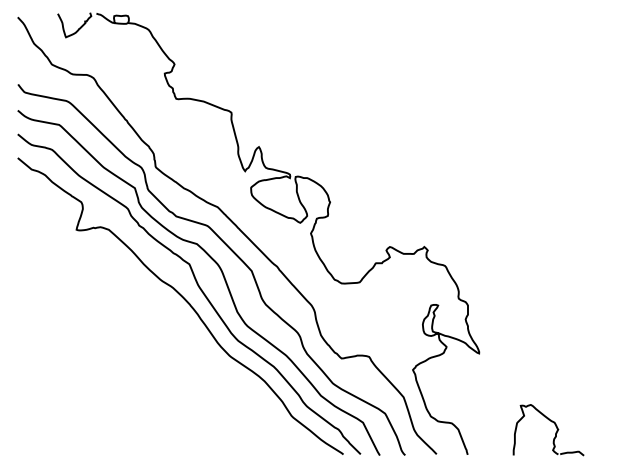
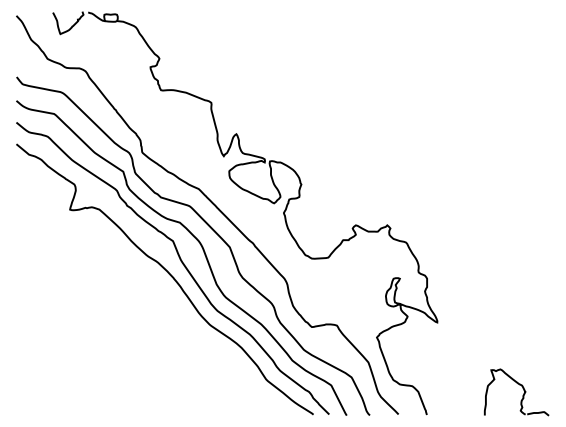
part: (555, 433) -> (522, 395), moved

